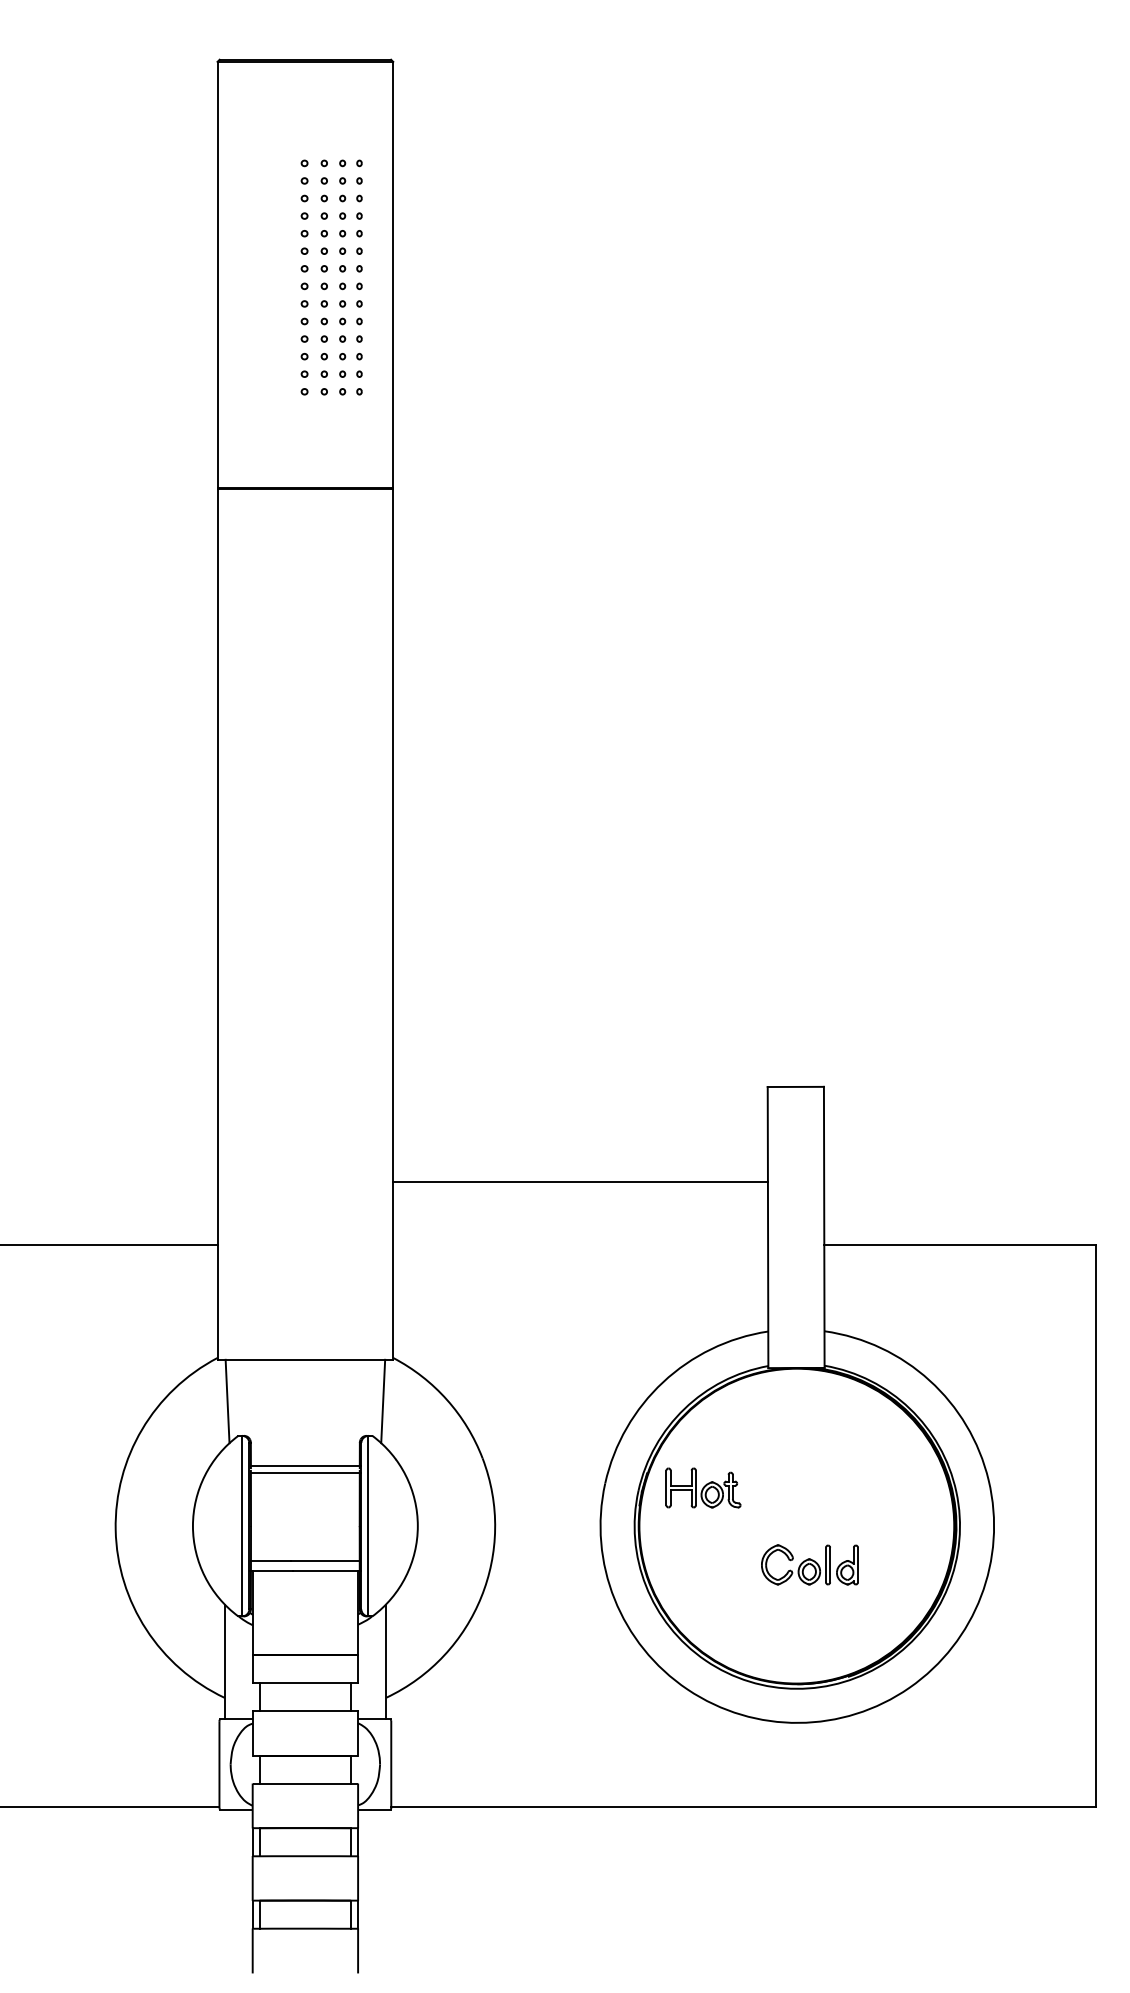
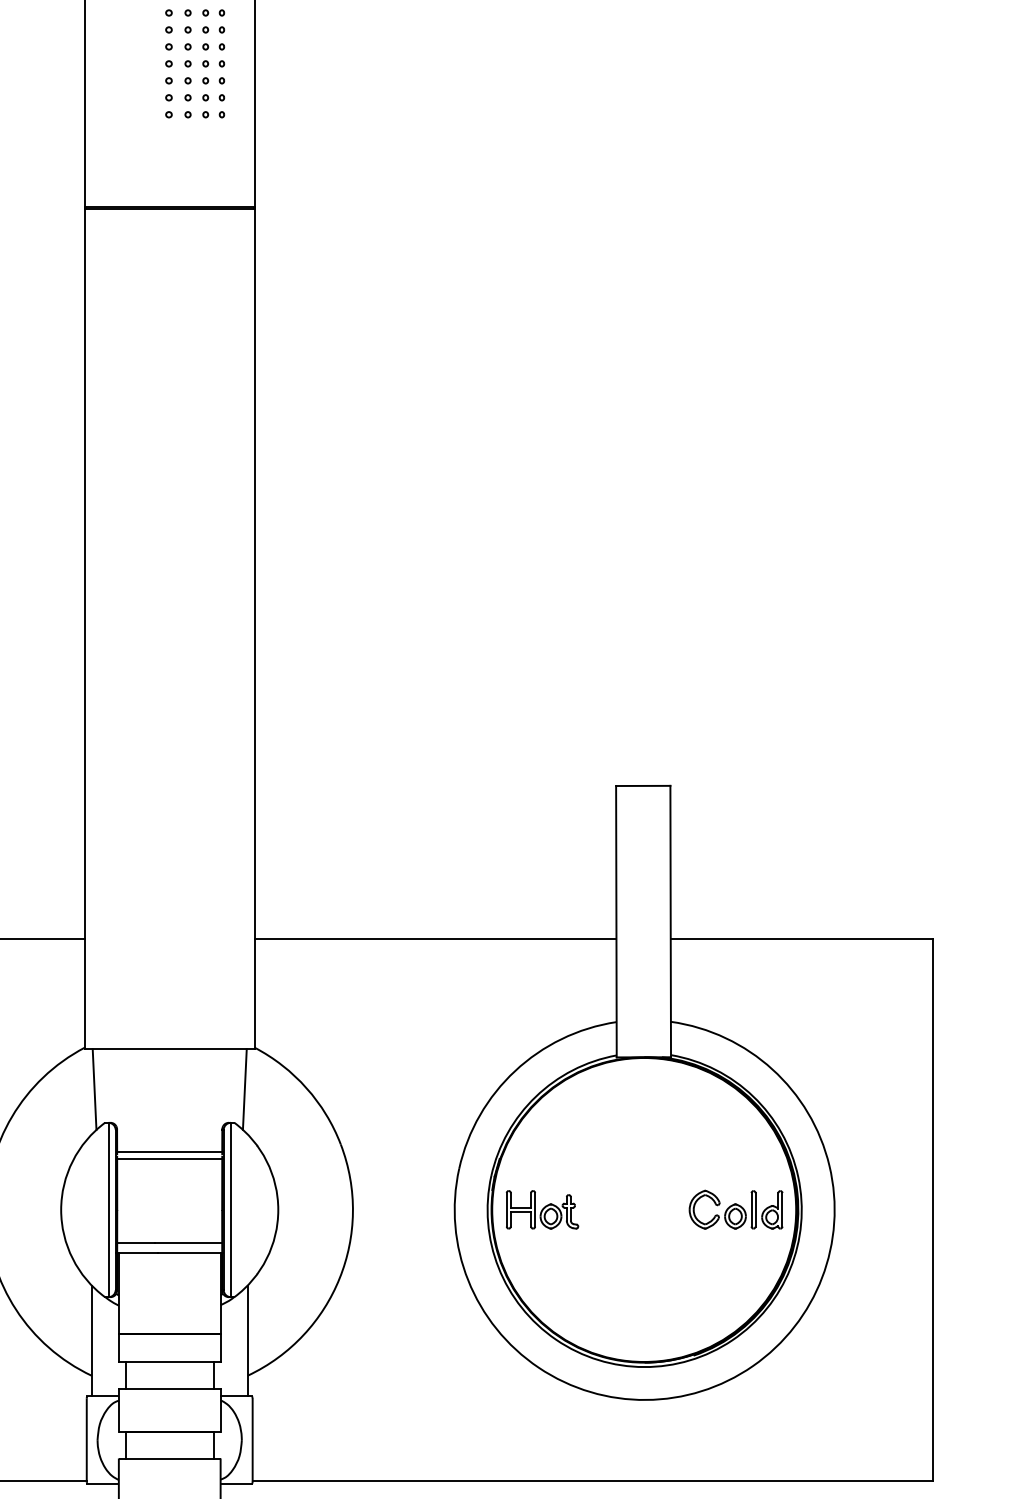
line: (580, 1182) -> (435, 939), moved
part: (703, 1487) -> (542, 1209), moved
part: (809, 1564) -> (735, 1209), moved

